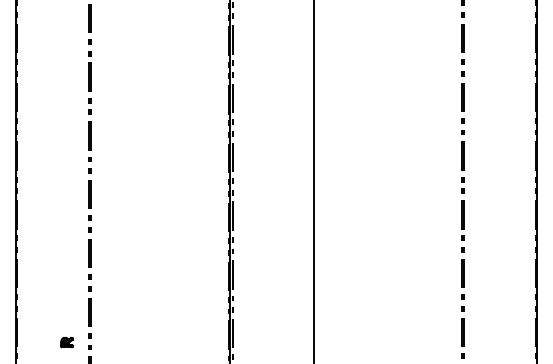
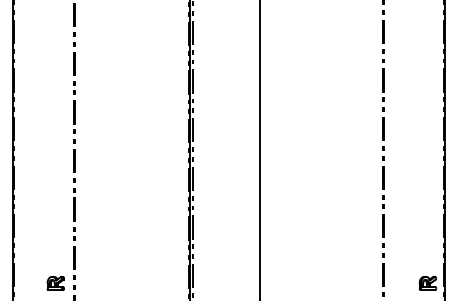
part: (66, 342) -> (55, 283), size x1.67
part: (516, 342) -> (427, 283), added

